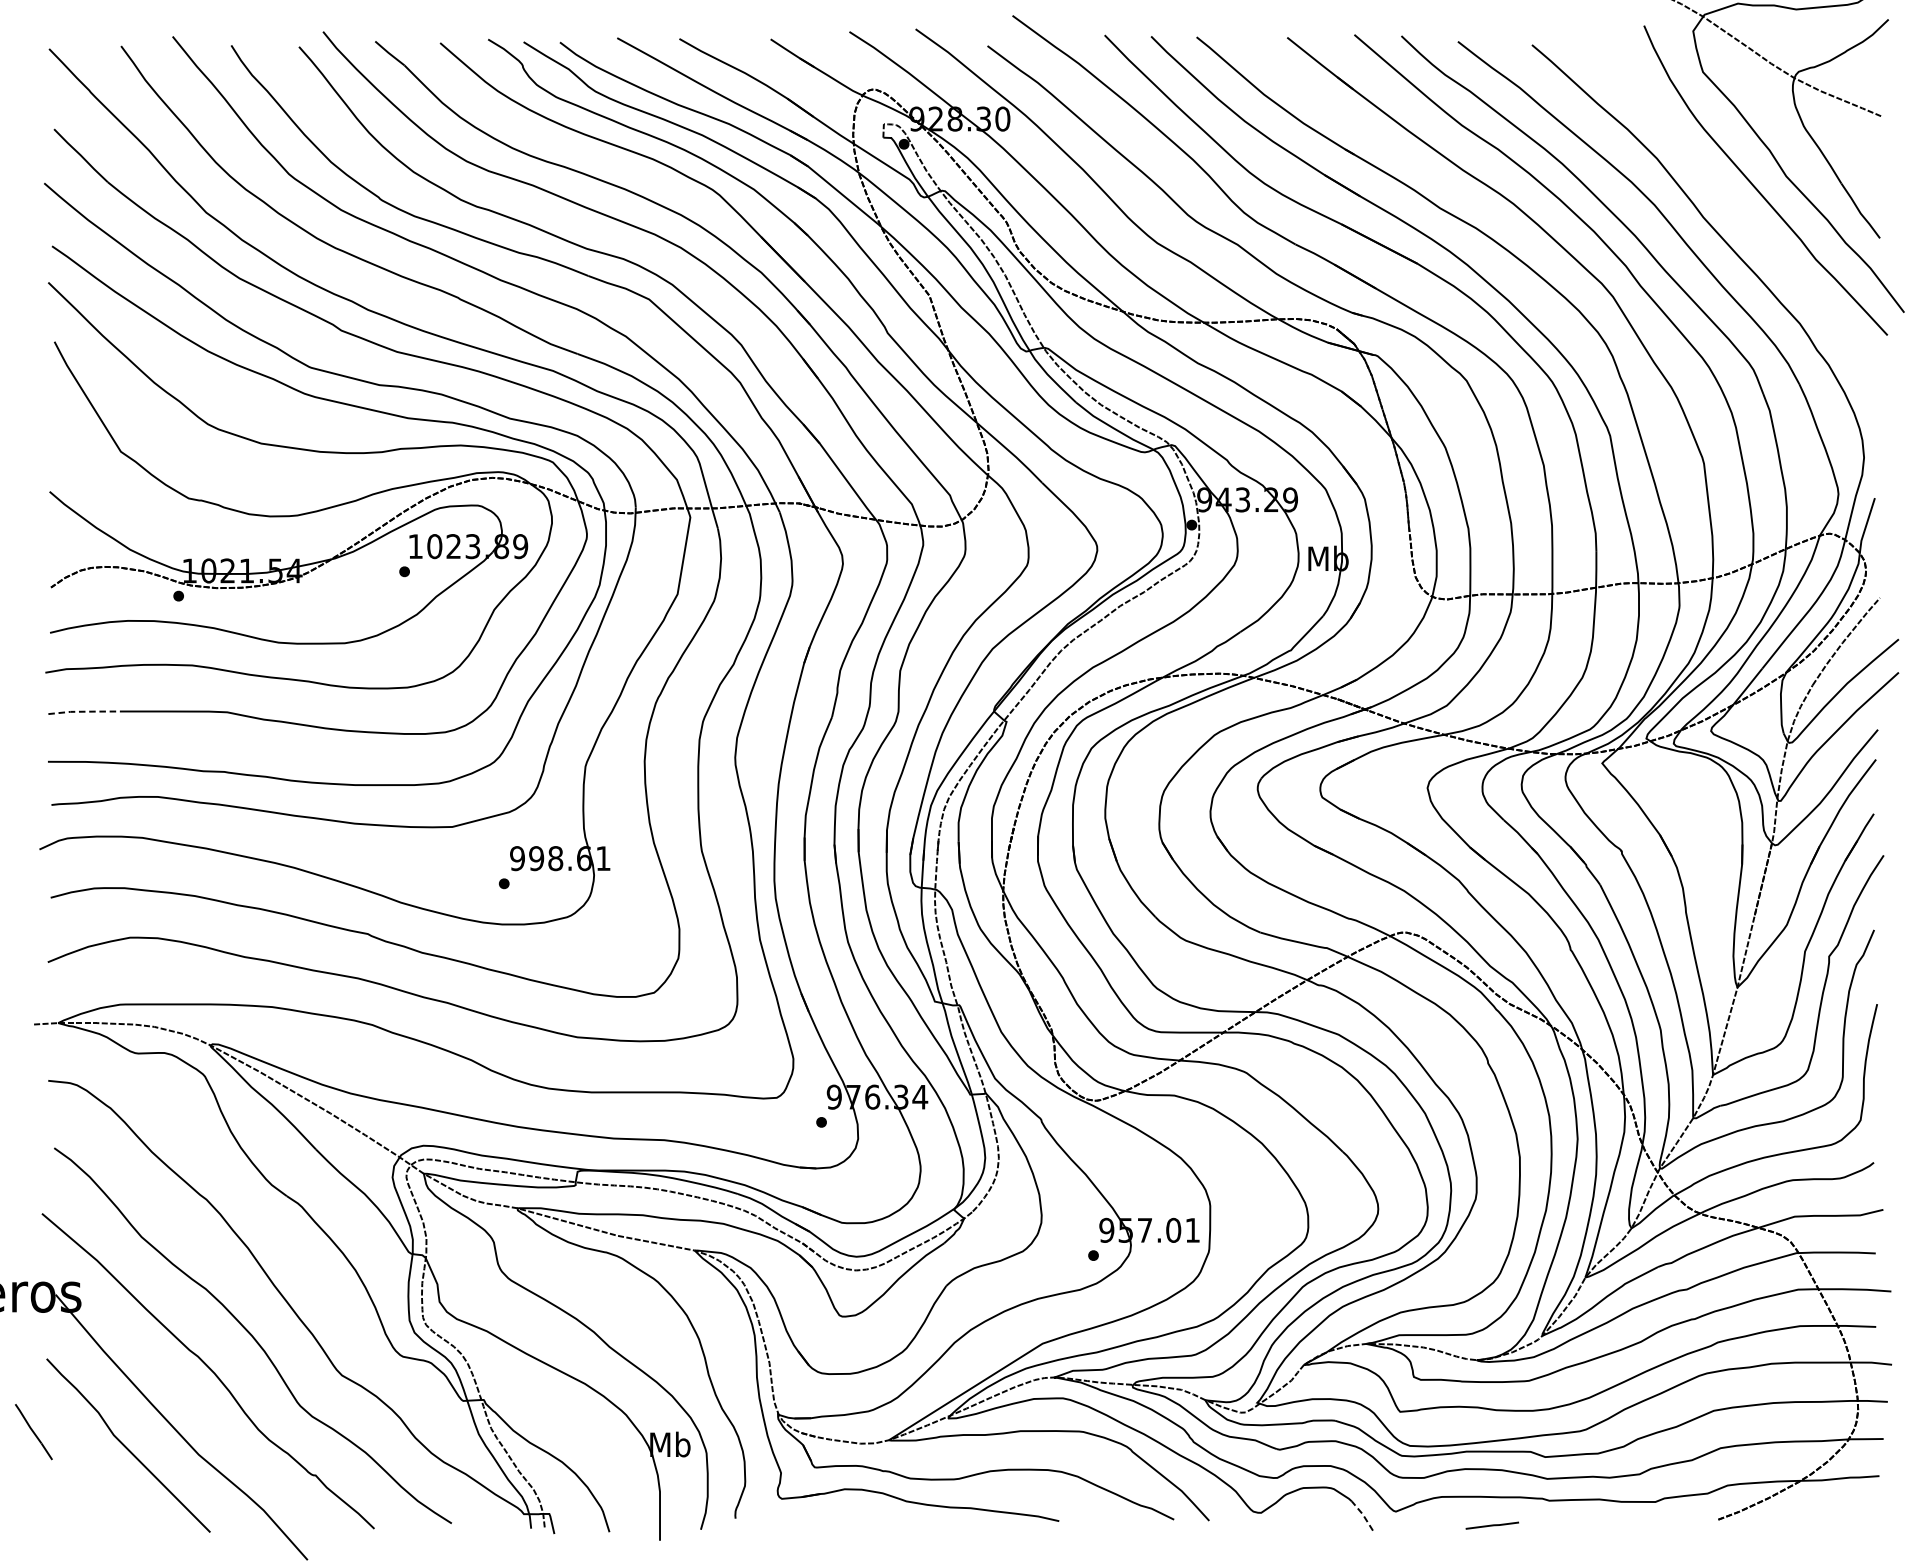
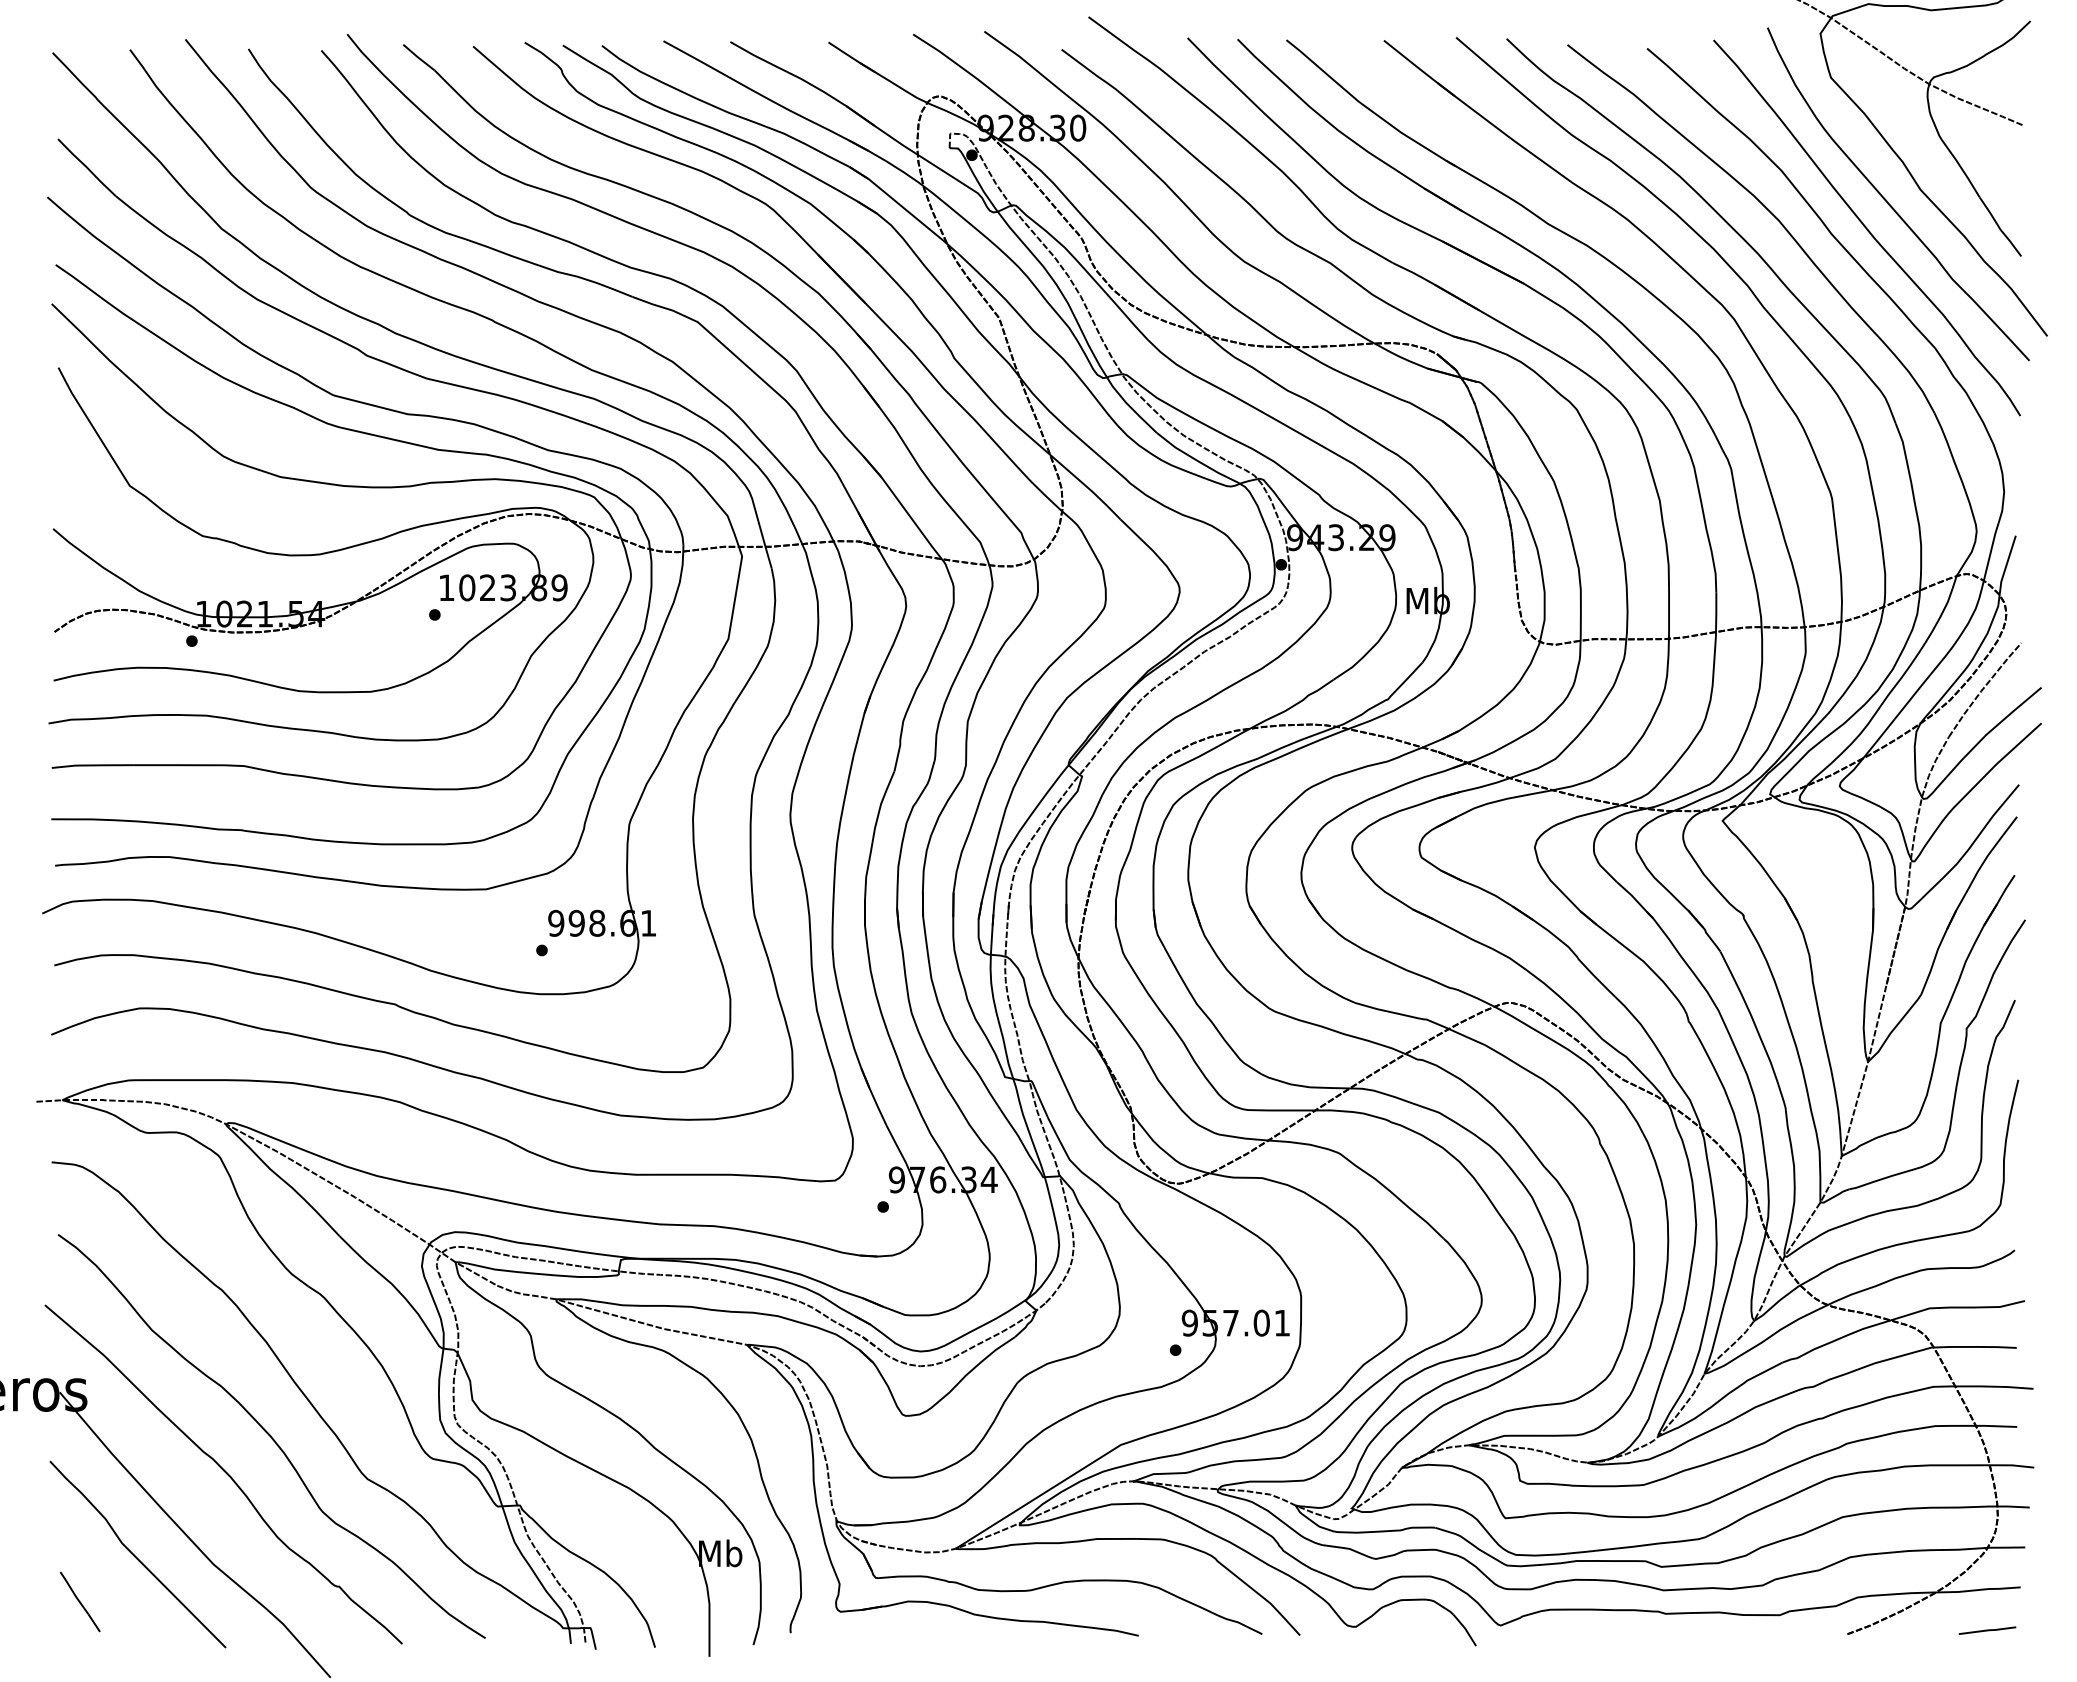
curve: (1736, 211) -> (1866, 227), added
line: (86, 711) -> (92, 765), dashed -> solid
line: (33, 1431) -> (79, 1601), moved
line: (1363, 1514) -> (1465, 1628), dashed -> solid
line: (1492, 1525) -> (1987, 1630), moved

